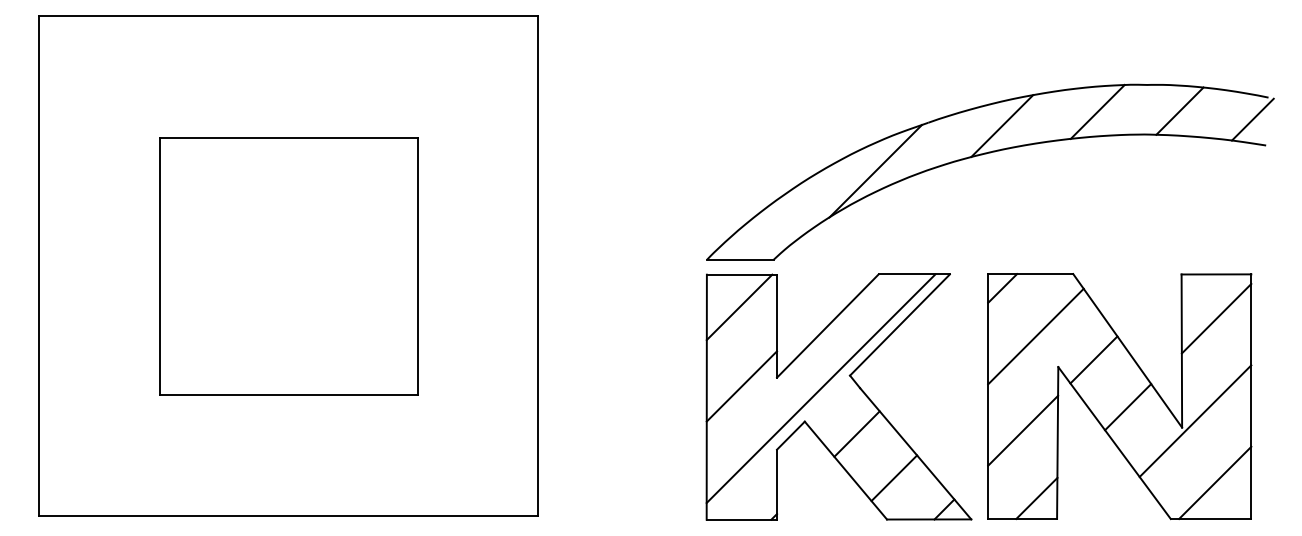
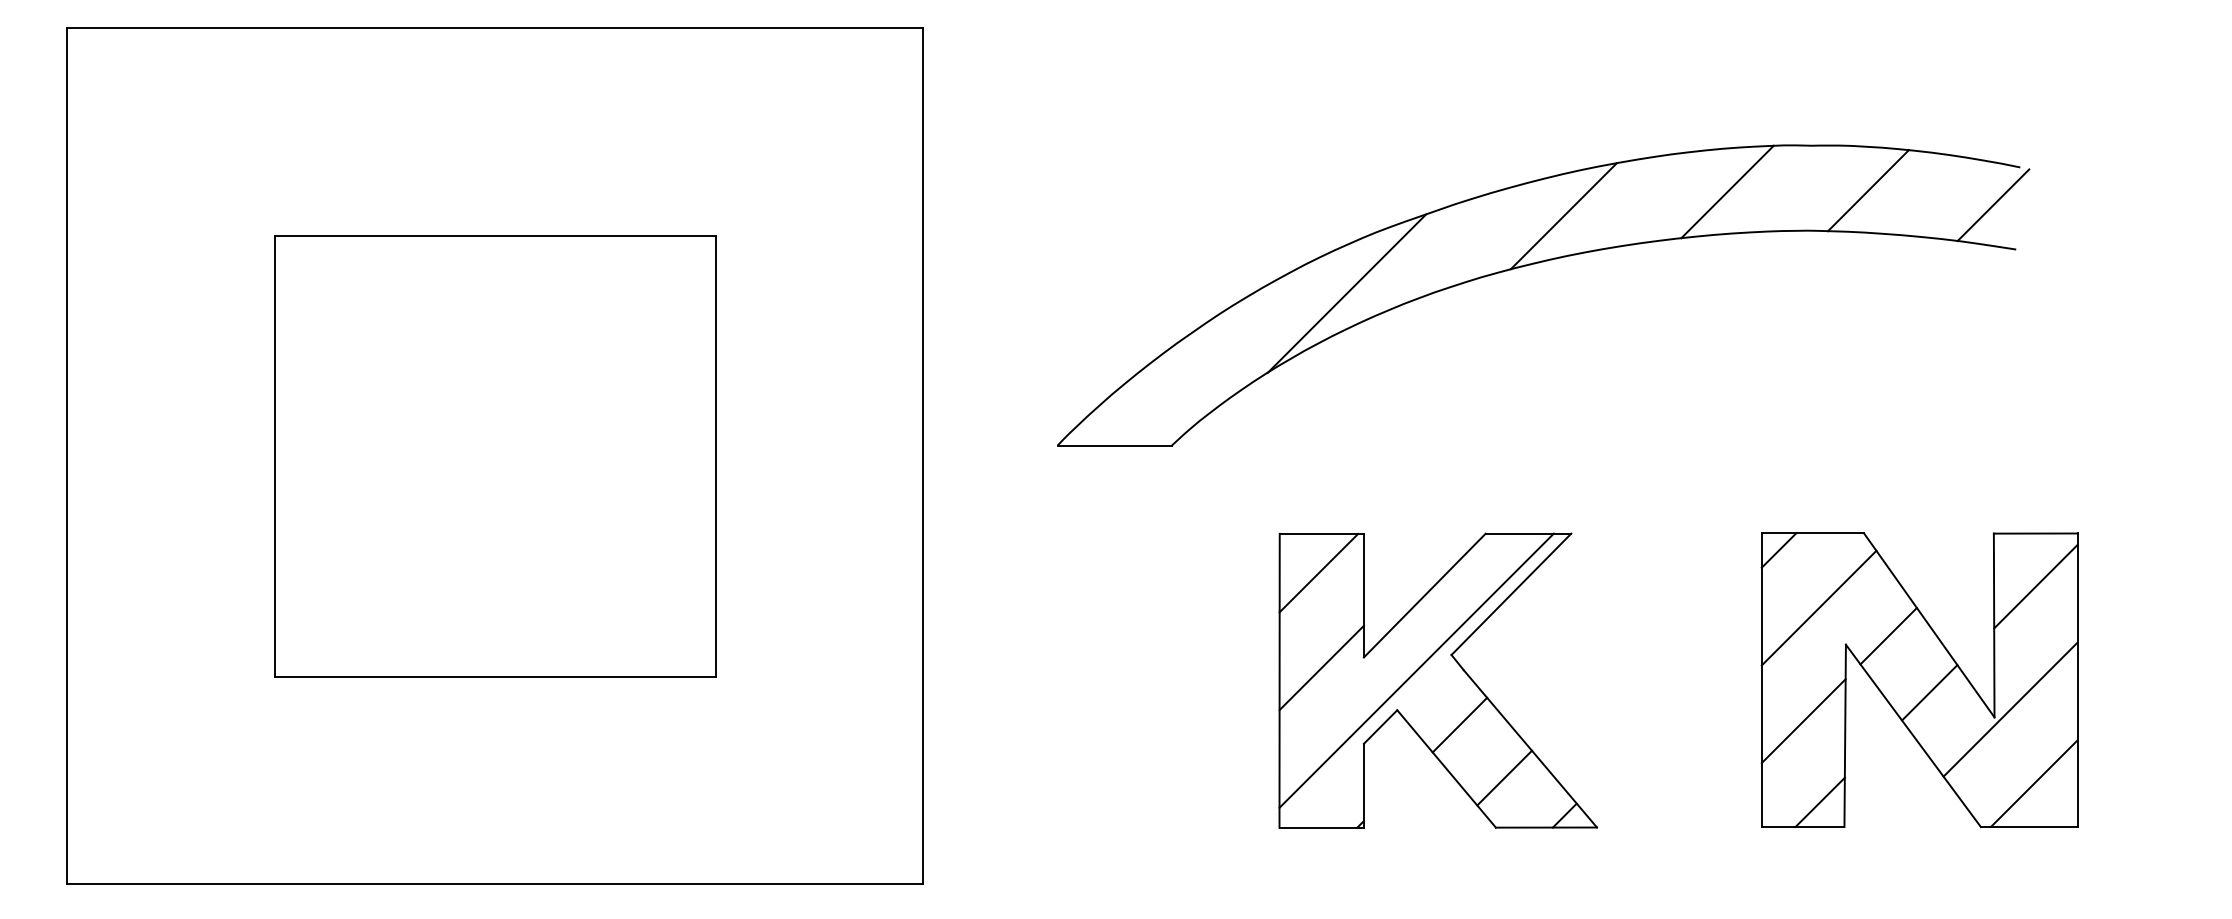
part: (986, 154) -> (1536, 264), moved
part: (838, 396) -> (1437, 679), size x0.7
part: (1119, 396) -> (1919, 679), size x0.7

